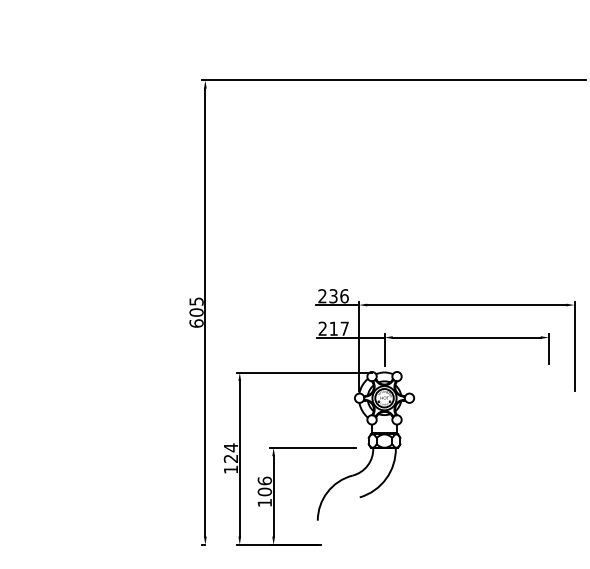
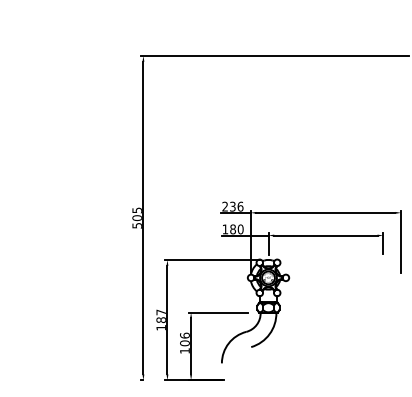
text: (195, 323) -> (136, 225), 605 -> 505
text: (332, 328) -> (232, 229), 217 -> 180
text: (229, 453) -> (160, 316), 124 -> 187

